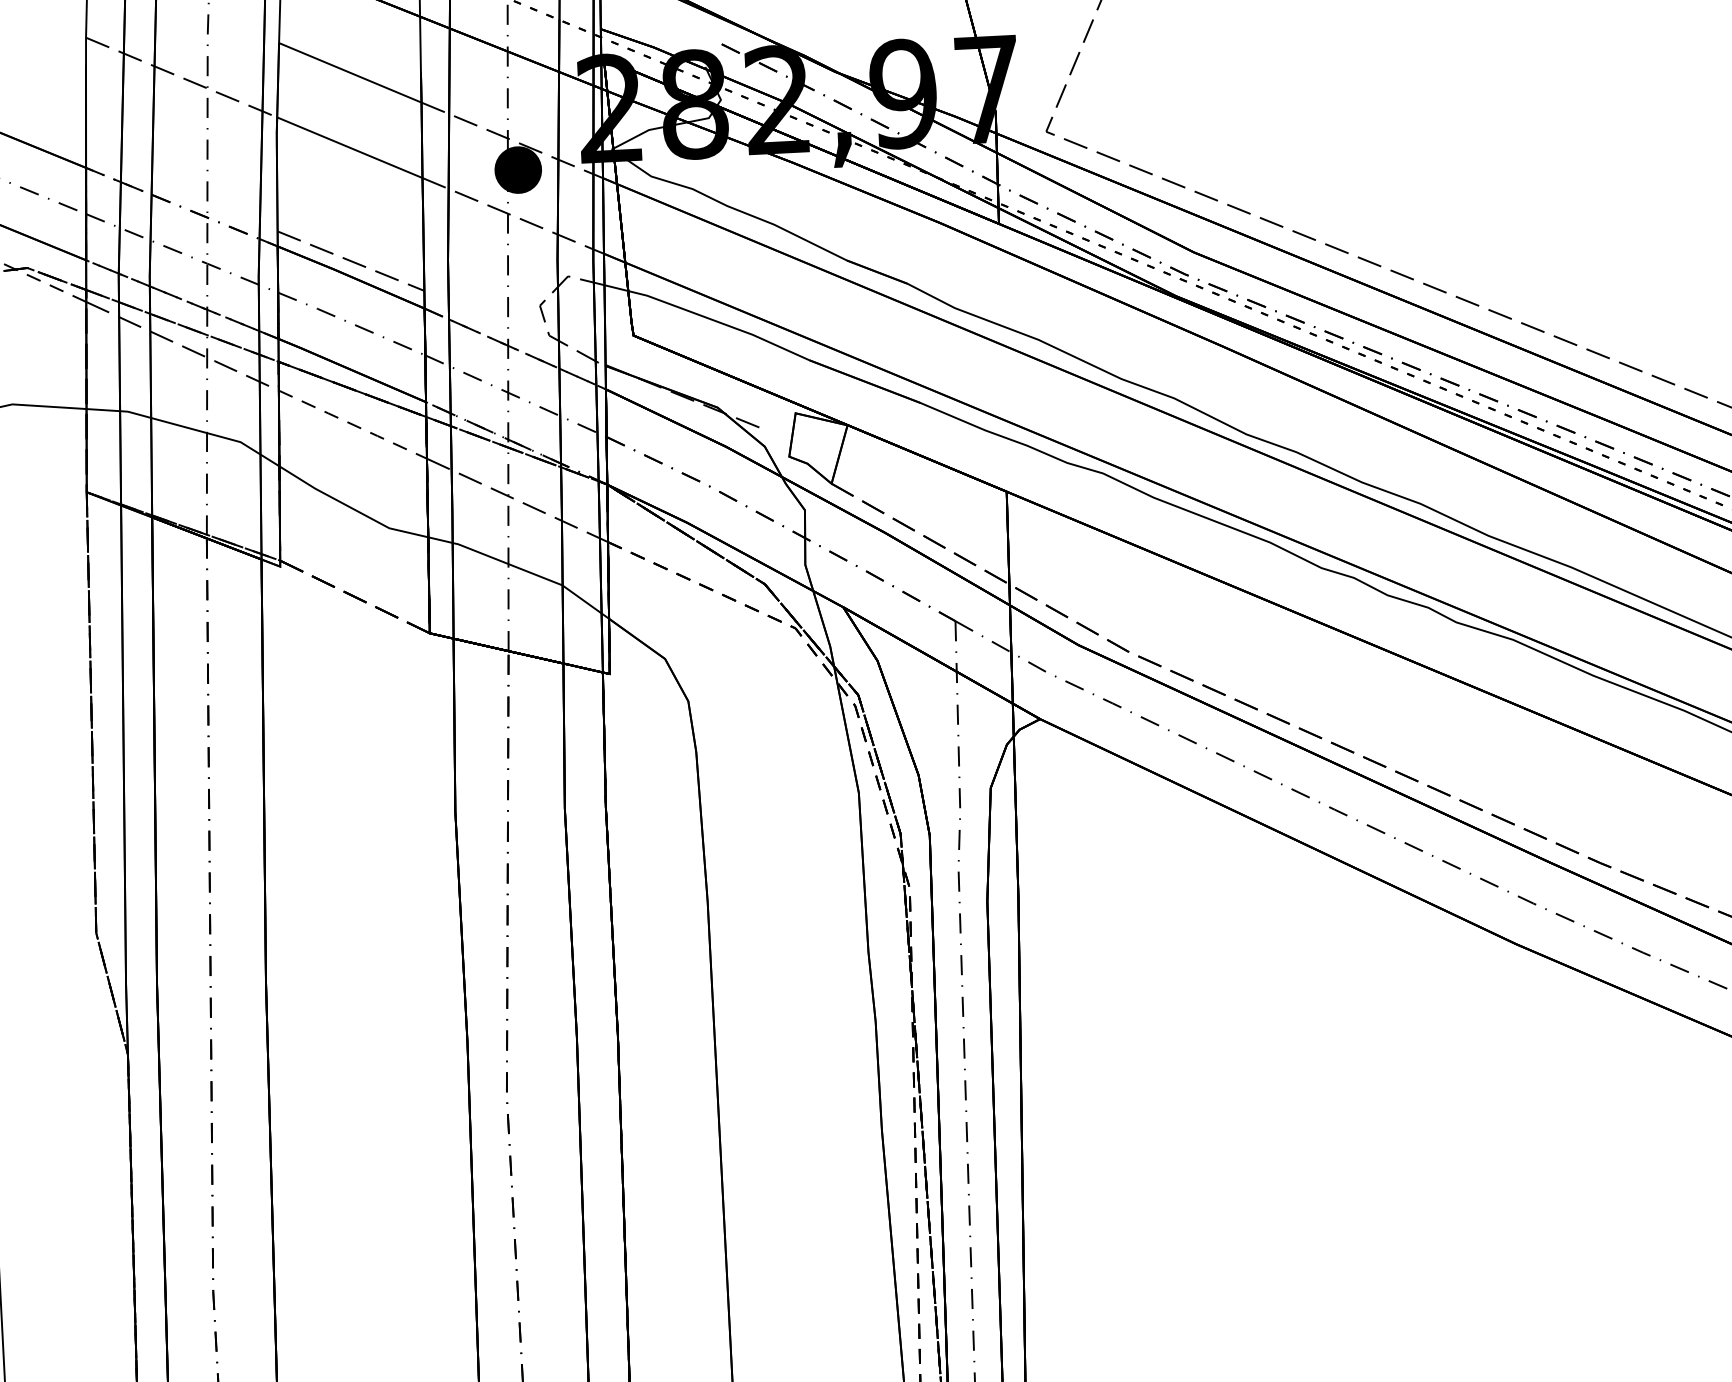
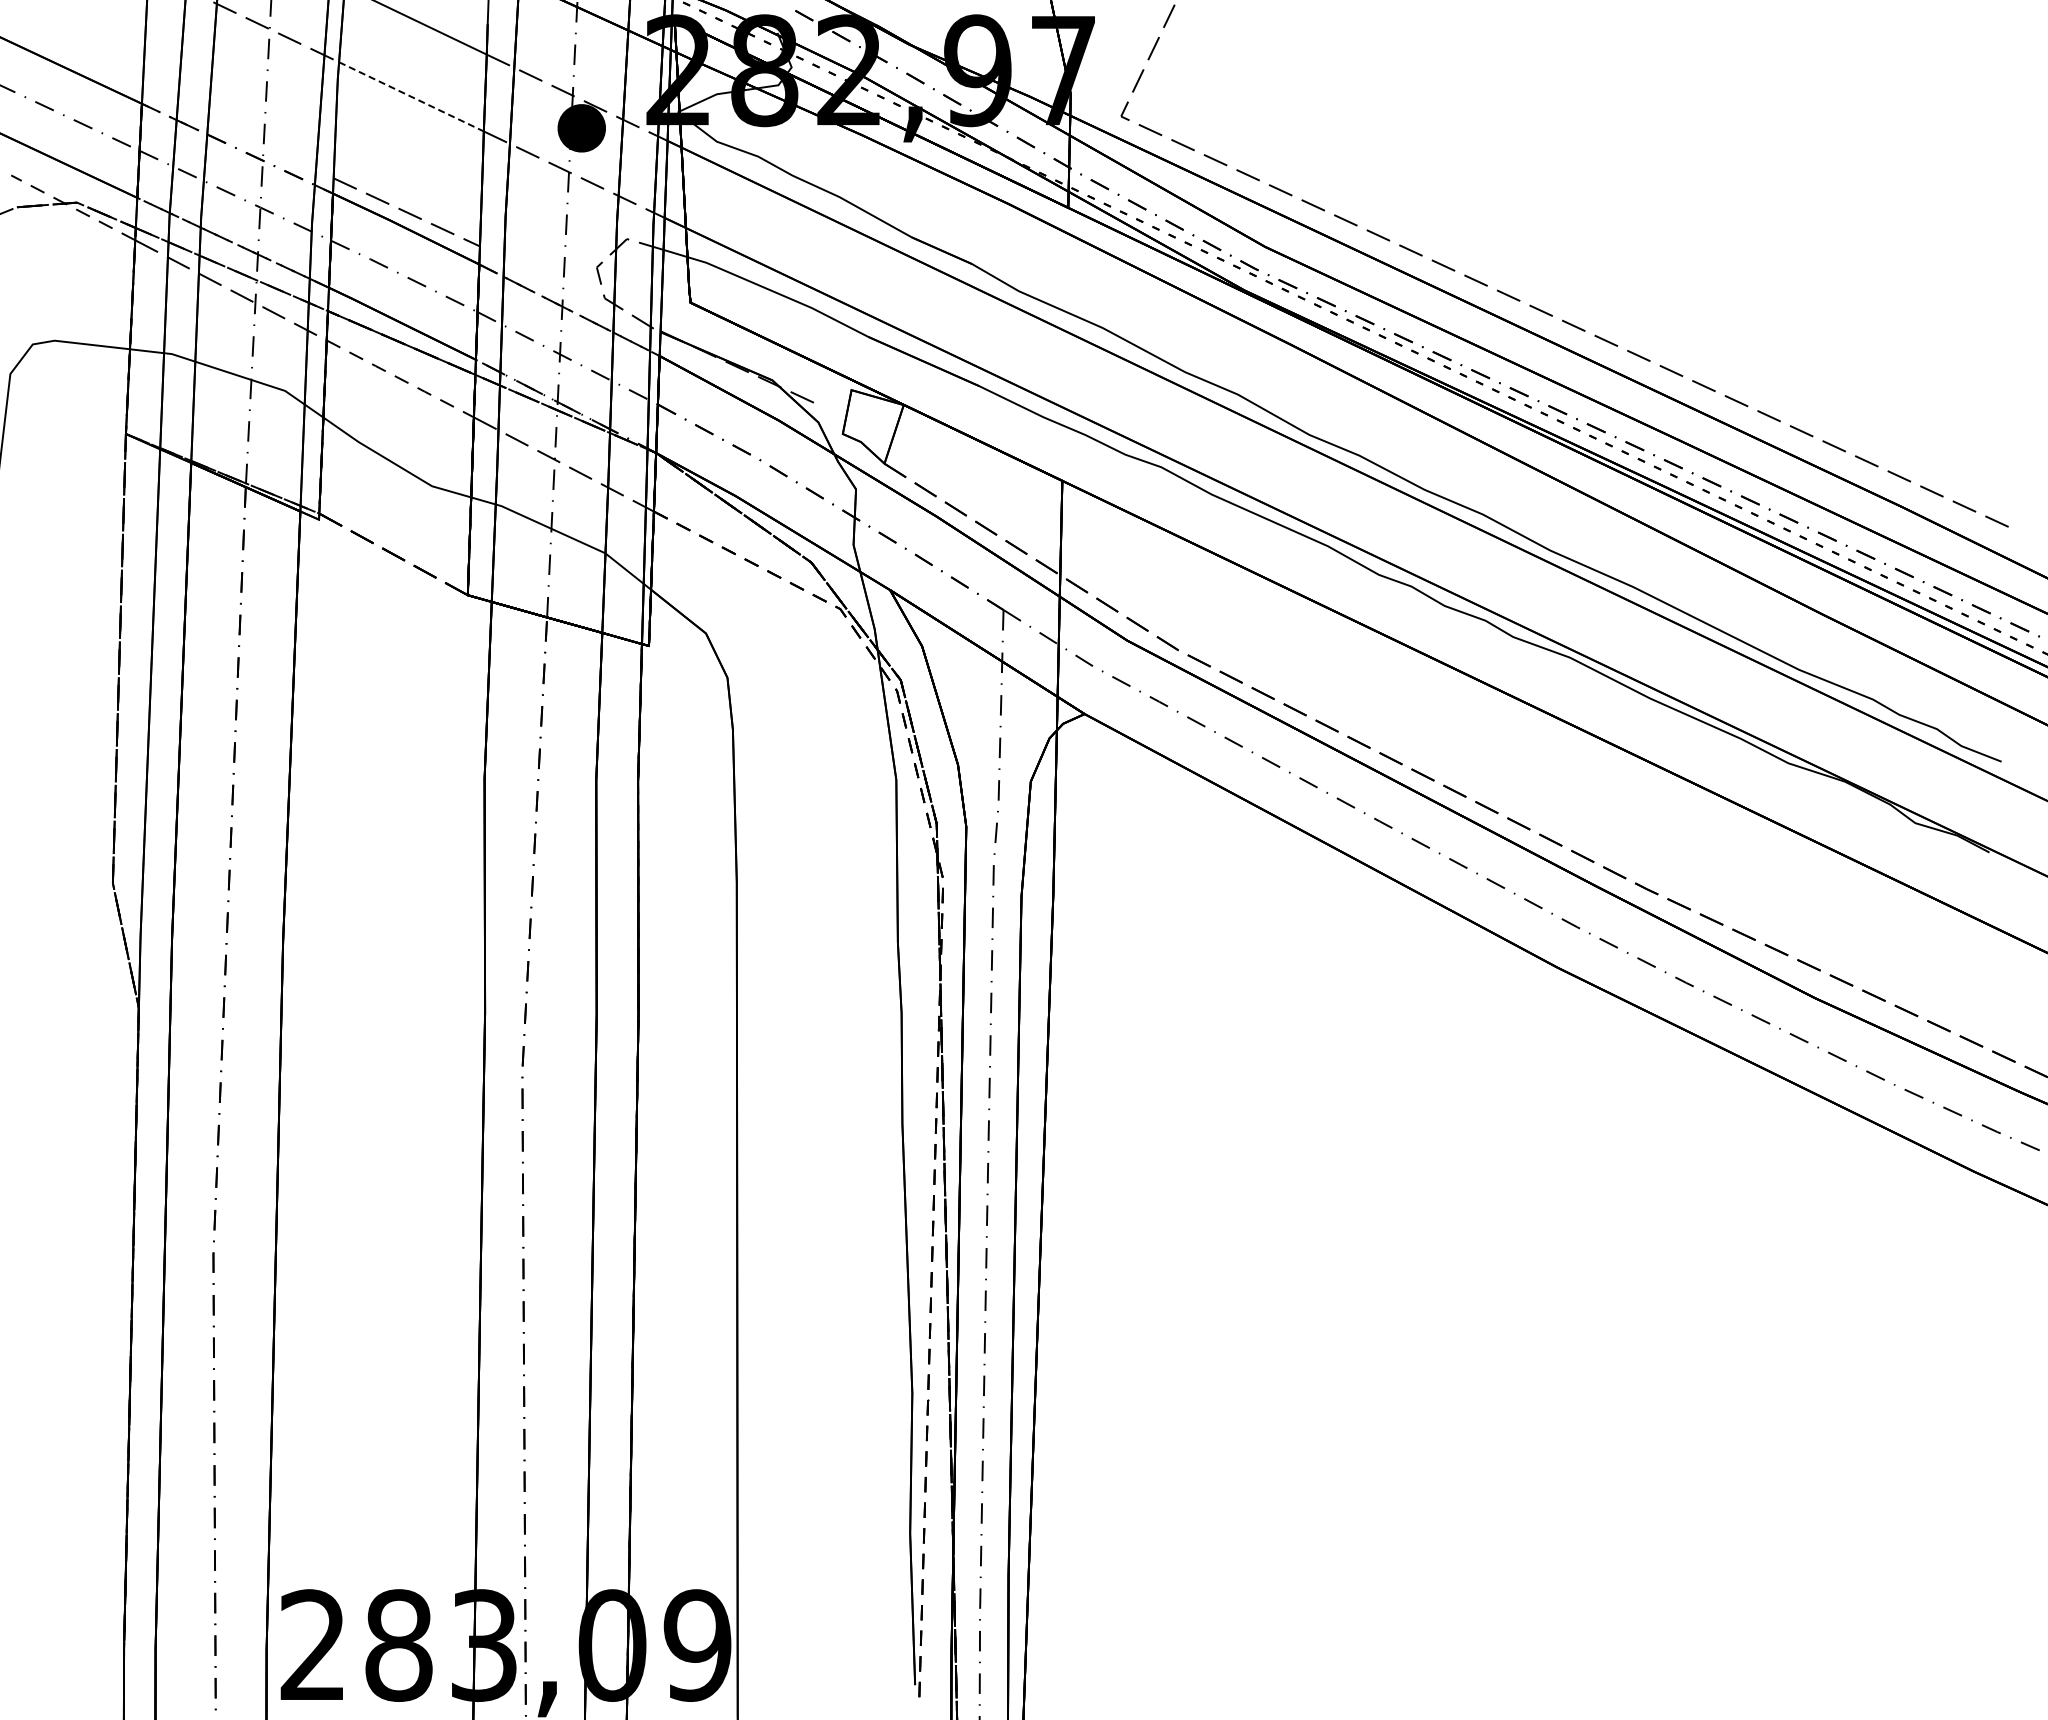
line: (349, 148) -> (411, 97), solid -> dashed

